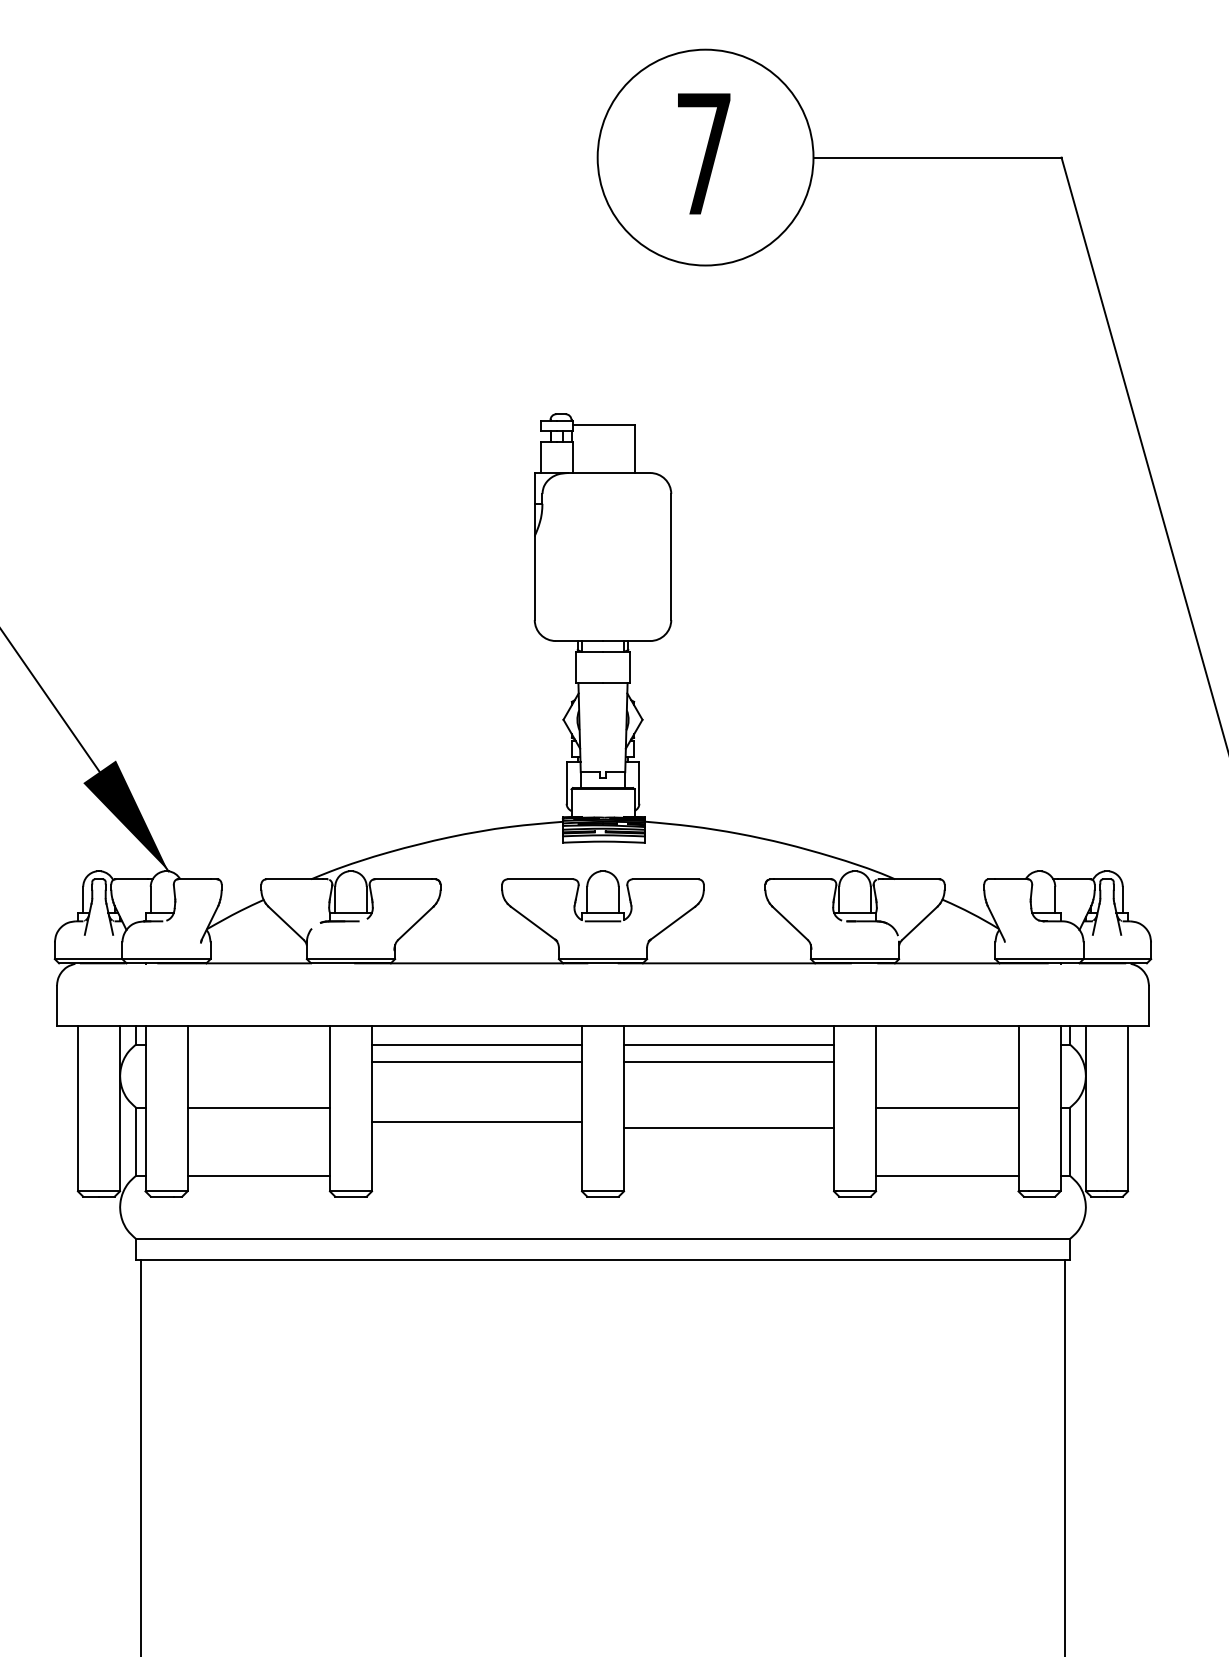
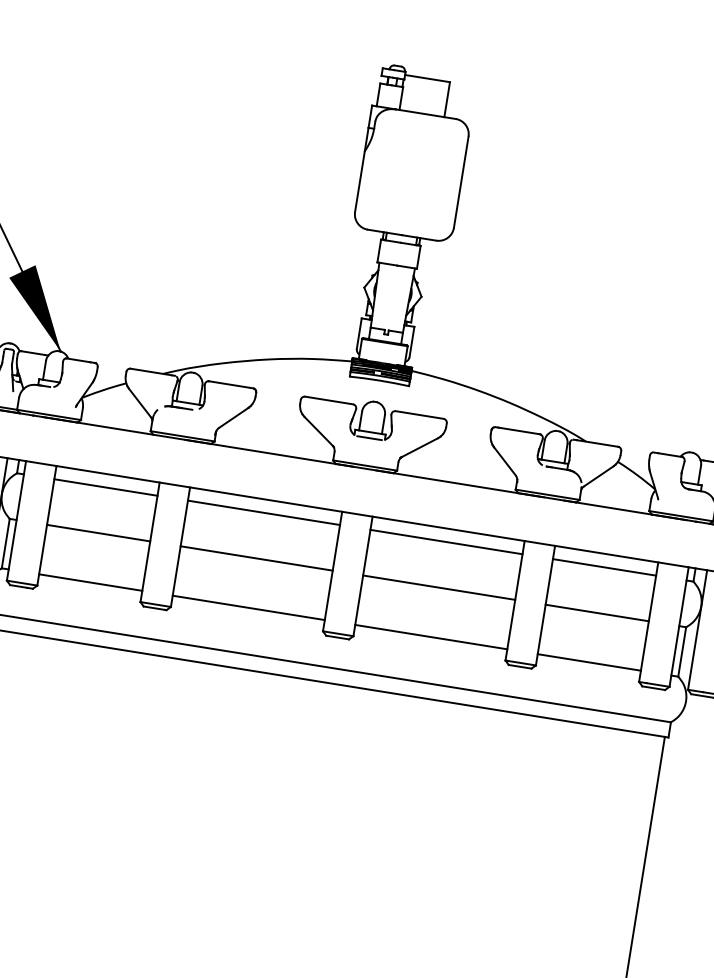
line: (258, 1044) -> (105, 487), added
line: (947, 1044) -> (604, 567), added
line: (477, 1061) -> (257, 558), moved
line: (729, 1061) -> (439, 587), moved
line: (477, 1121) -> (249, 607), moved
line: (729, 1127) -> (431, 636), moved

